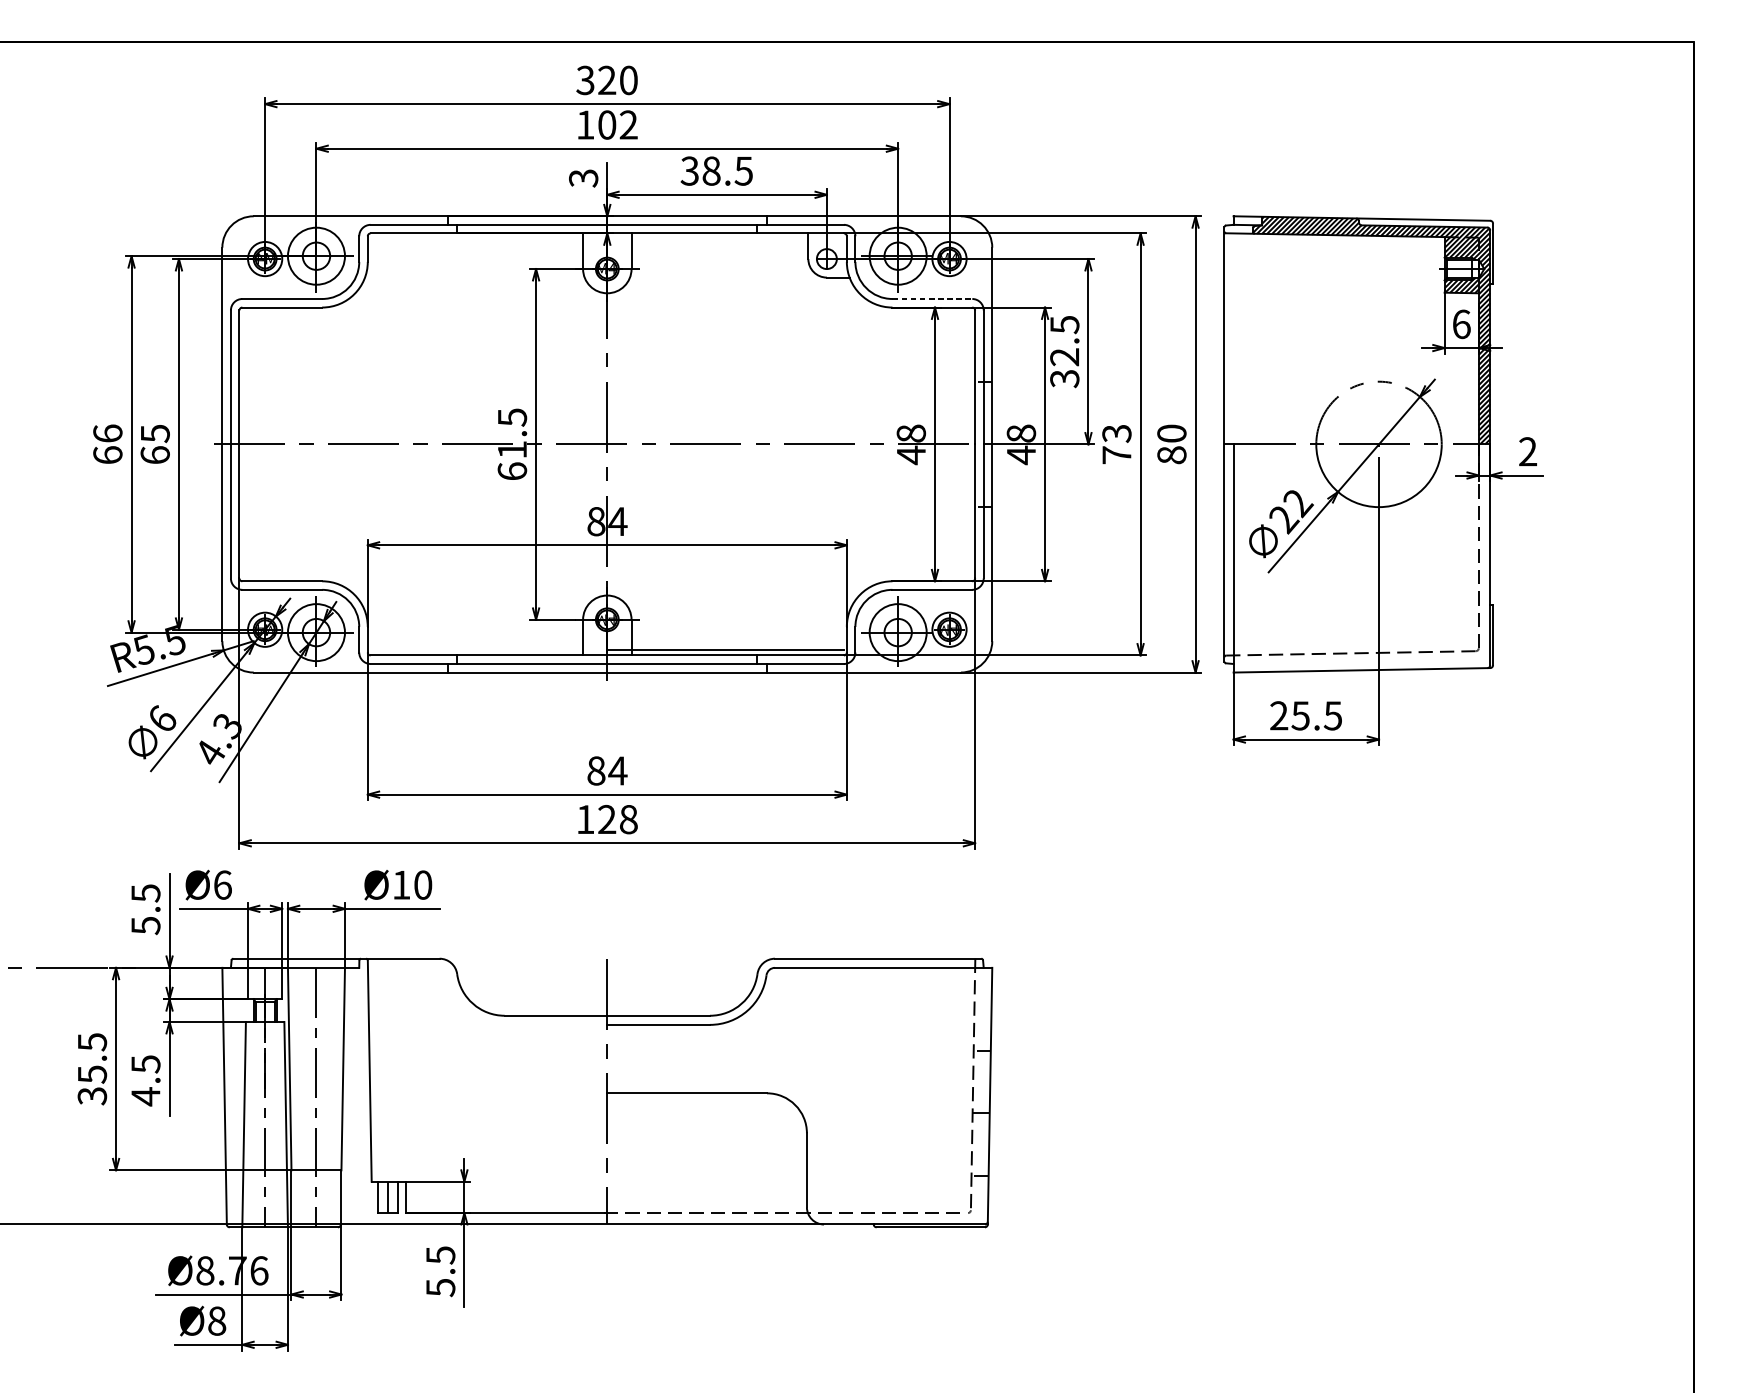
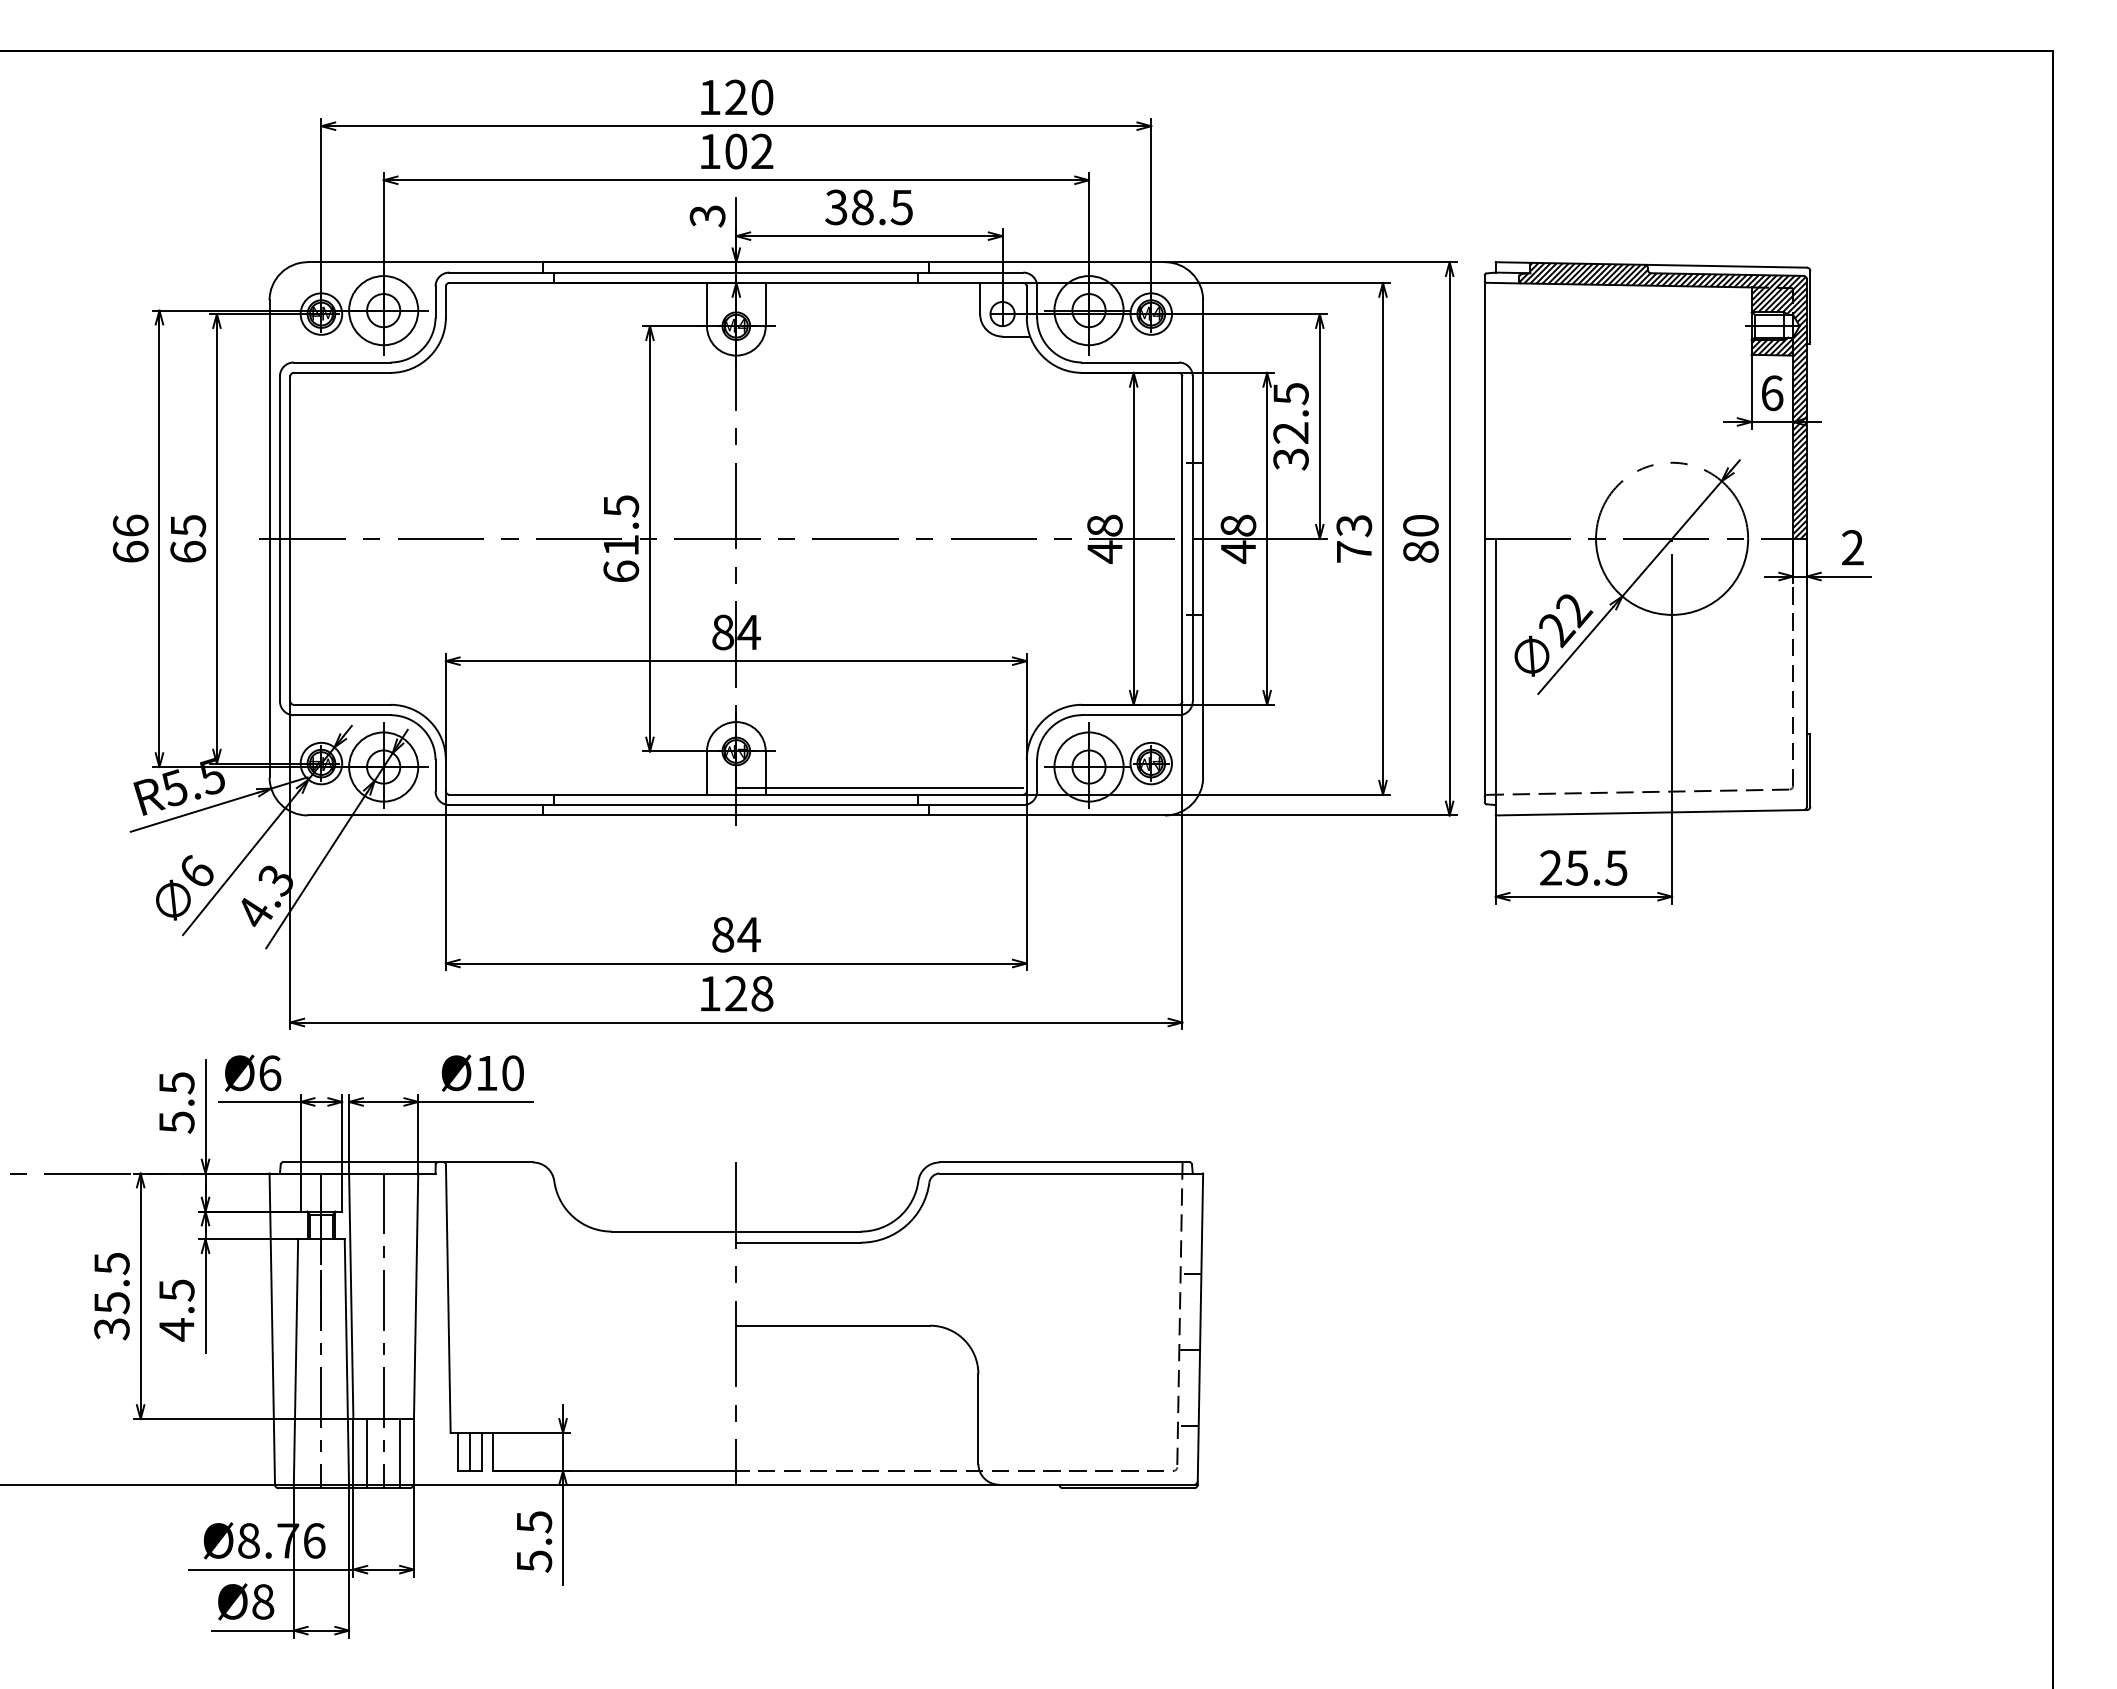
text: (585, 80) -> (709, 97), 320 -> 120
line: (933, 298) -> (1131, 362), dashed -> solid
line: (303, 1198) -> (367, 1453), added
line: (330, 1198) -> (400, 1453), added

